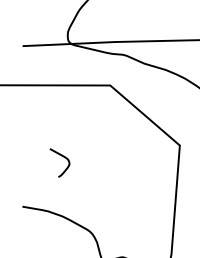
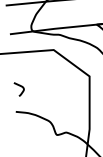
curve: (60, 157) -> (19, 86), moved

